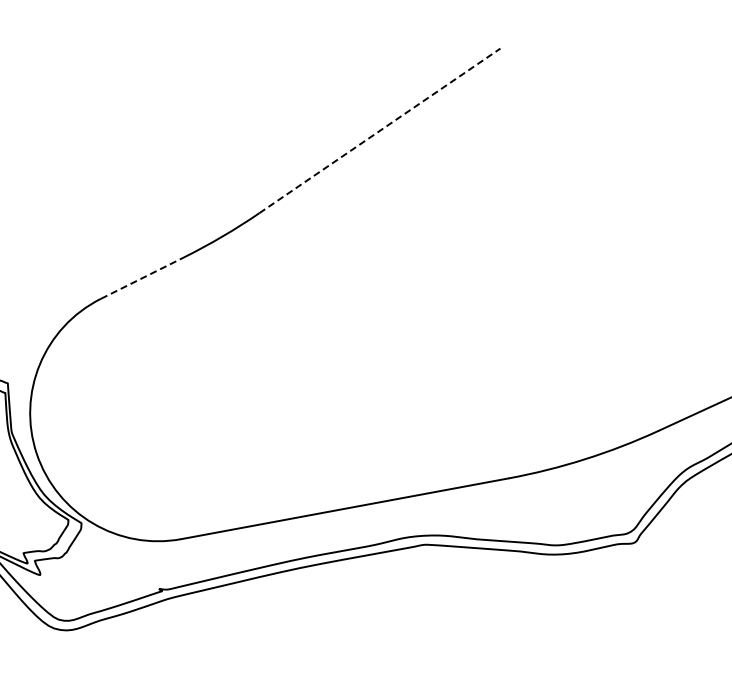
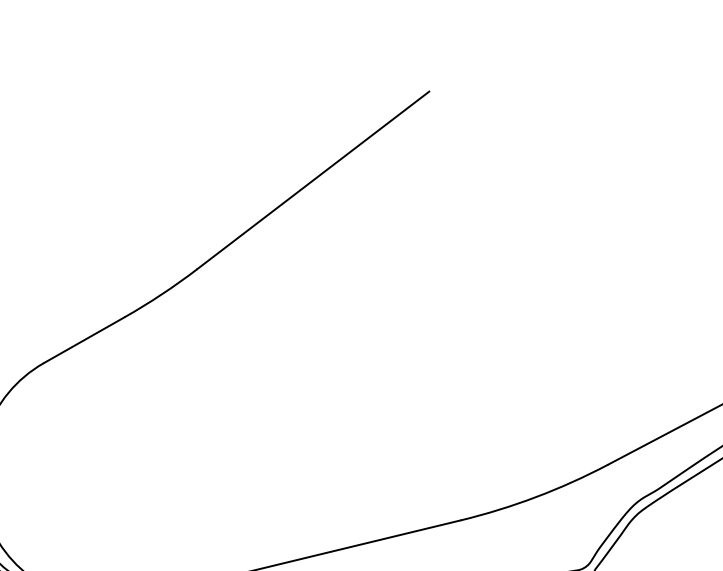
line: (379, 130) -> (312, 179), dashed -> solid
line: (142, 277) -> (84, 339), dashed -> solid

